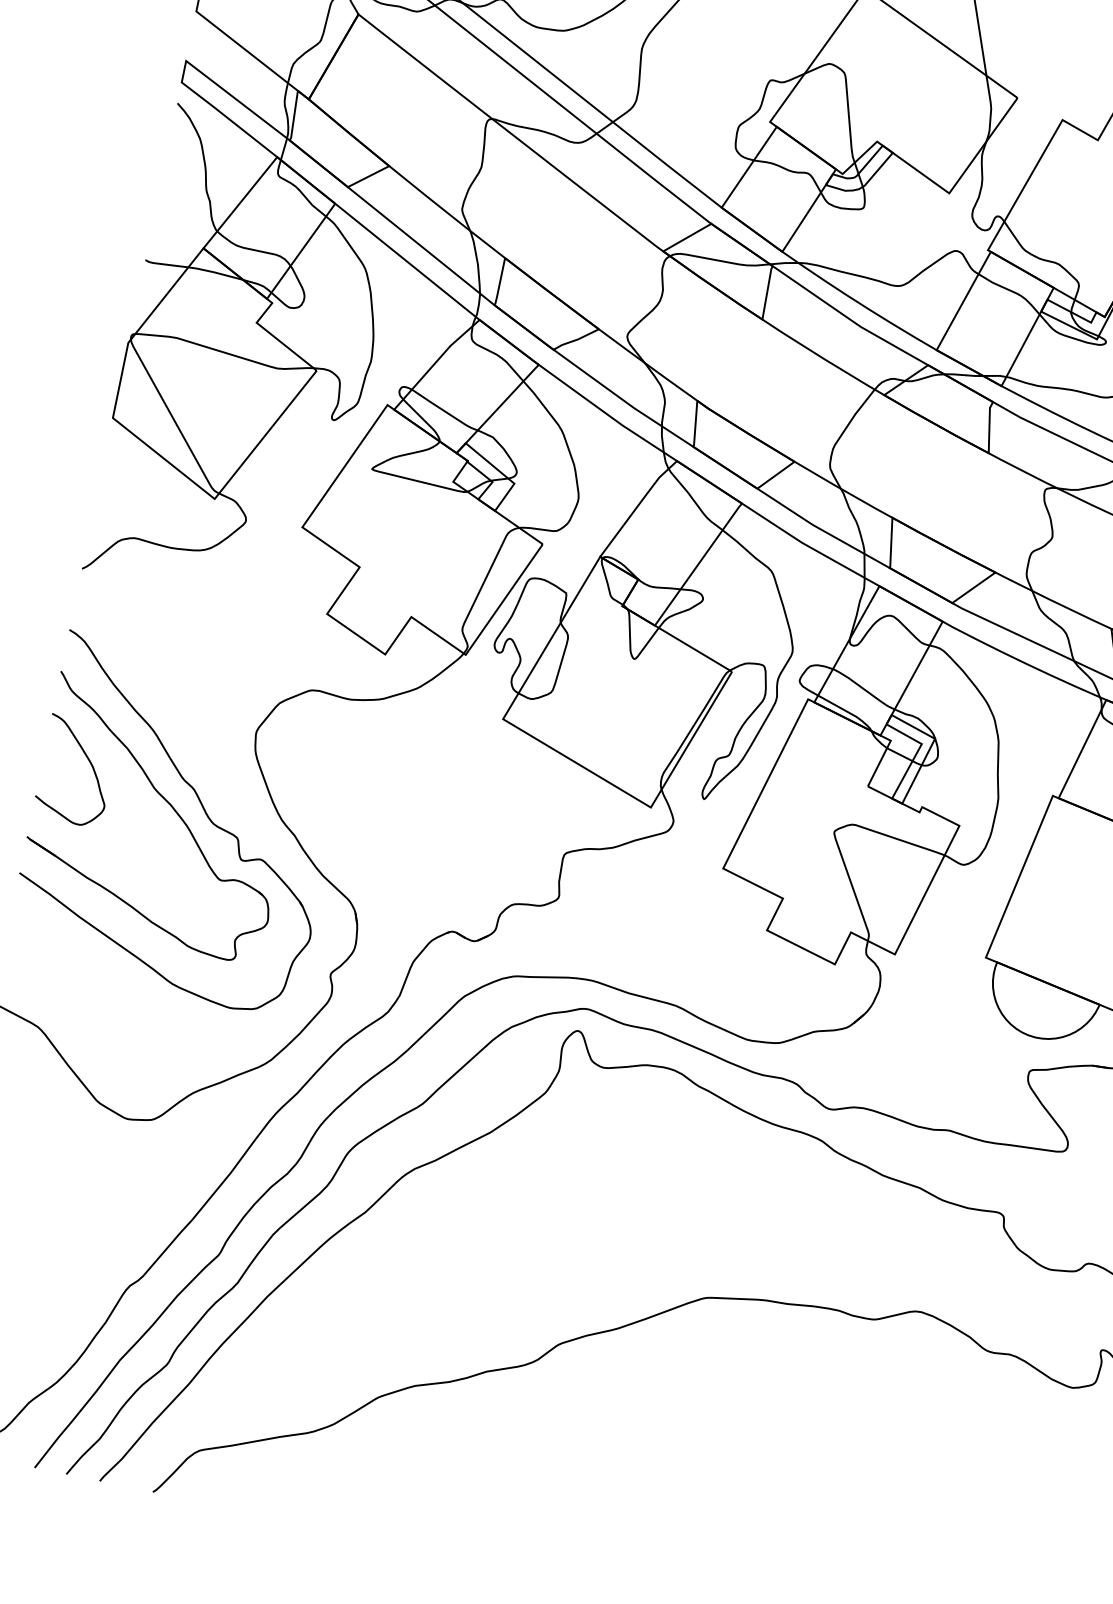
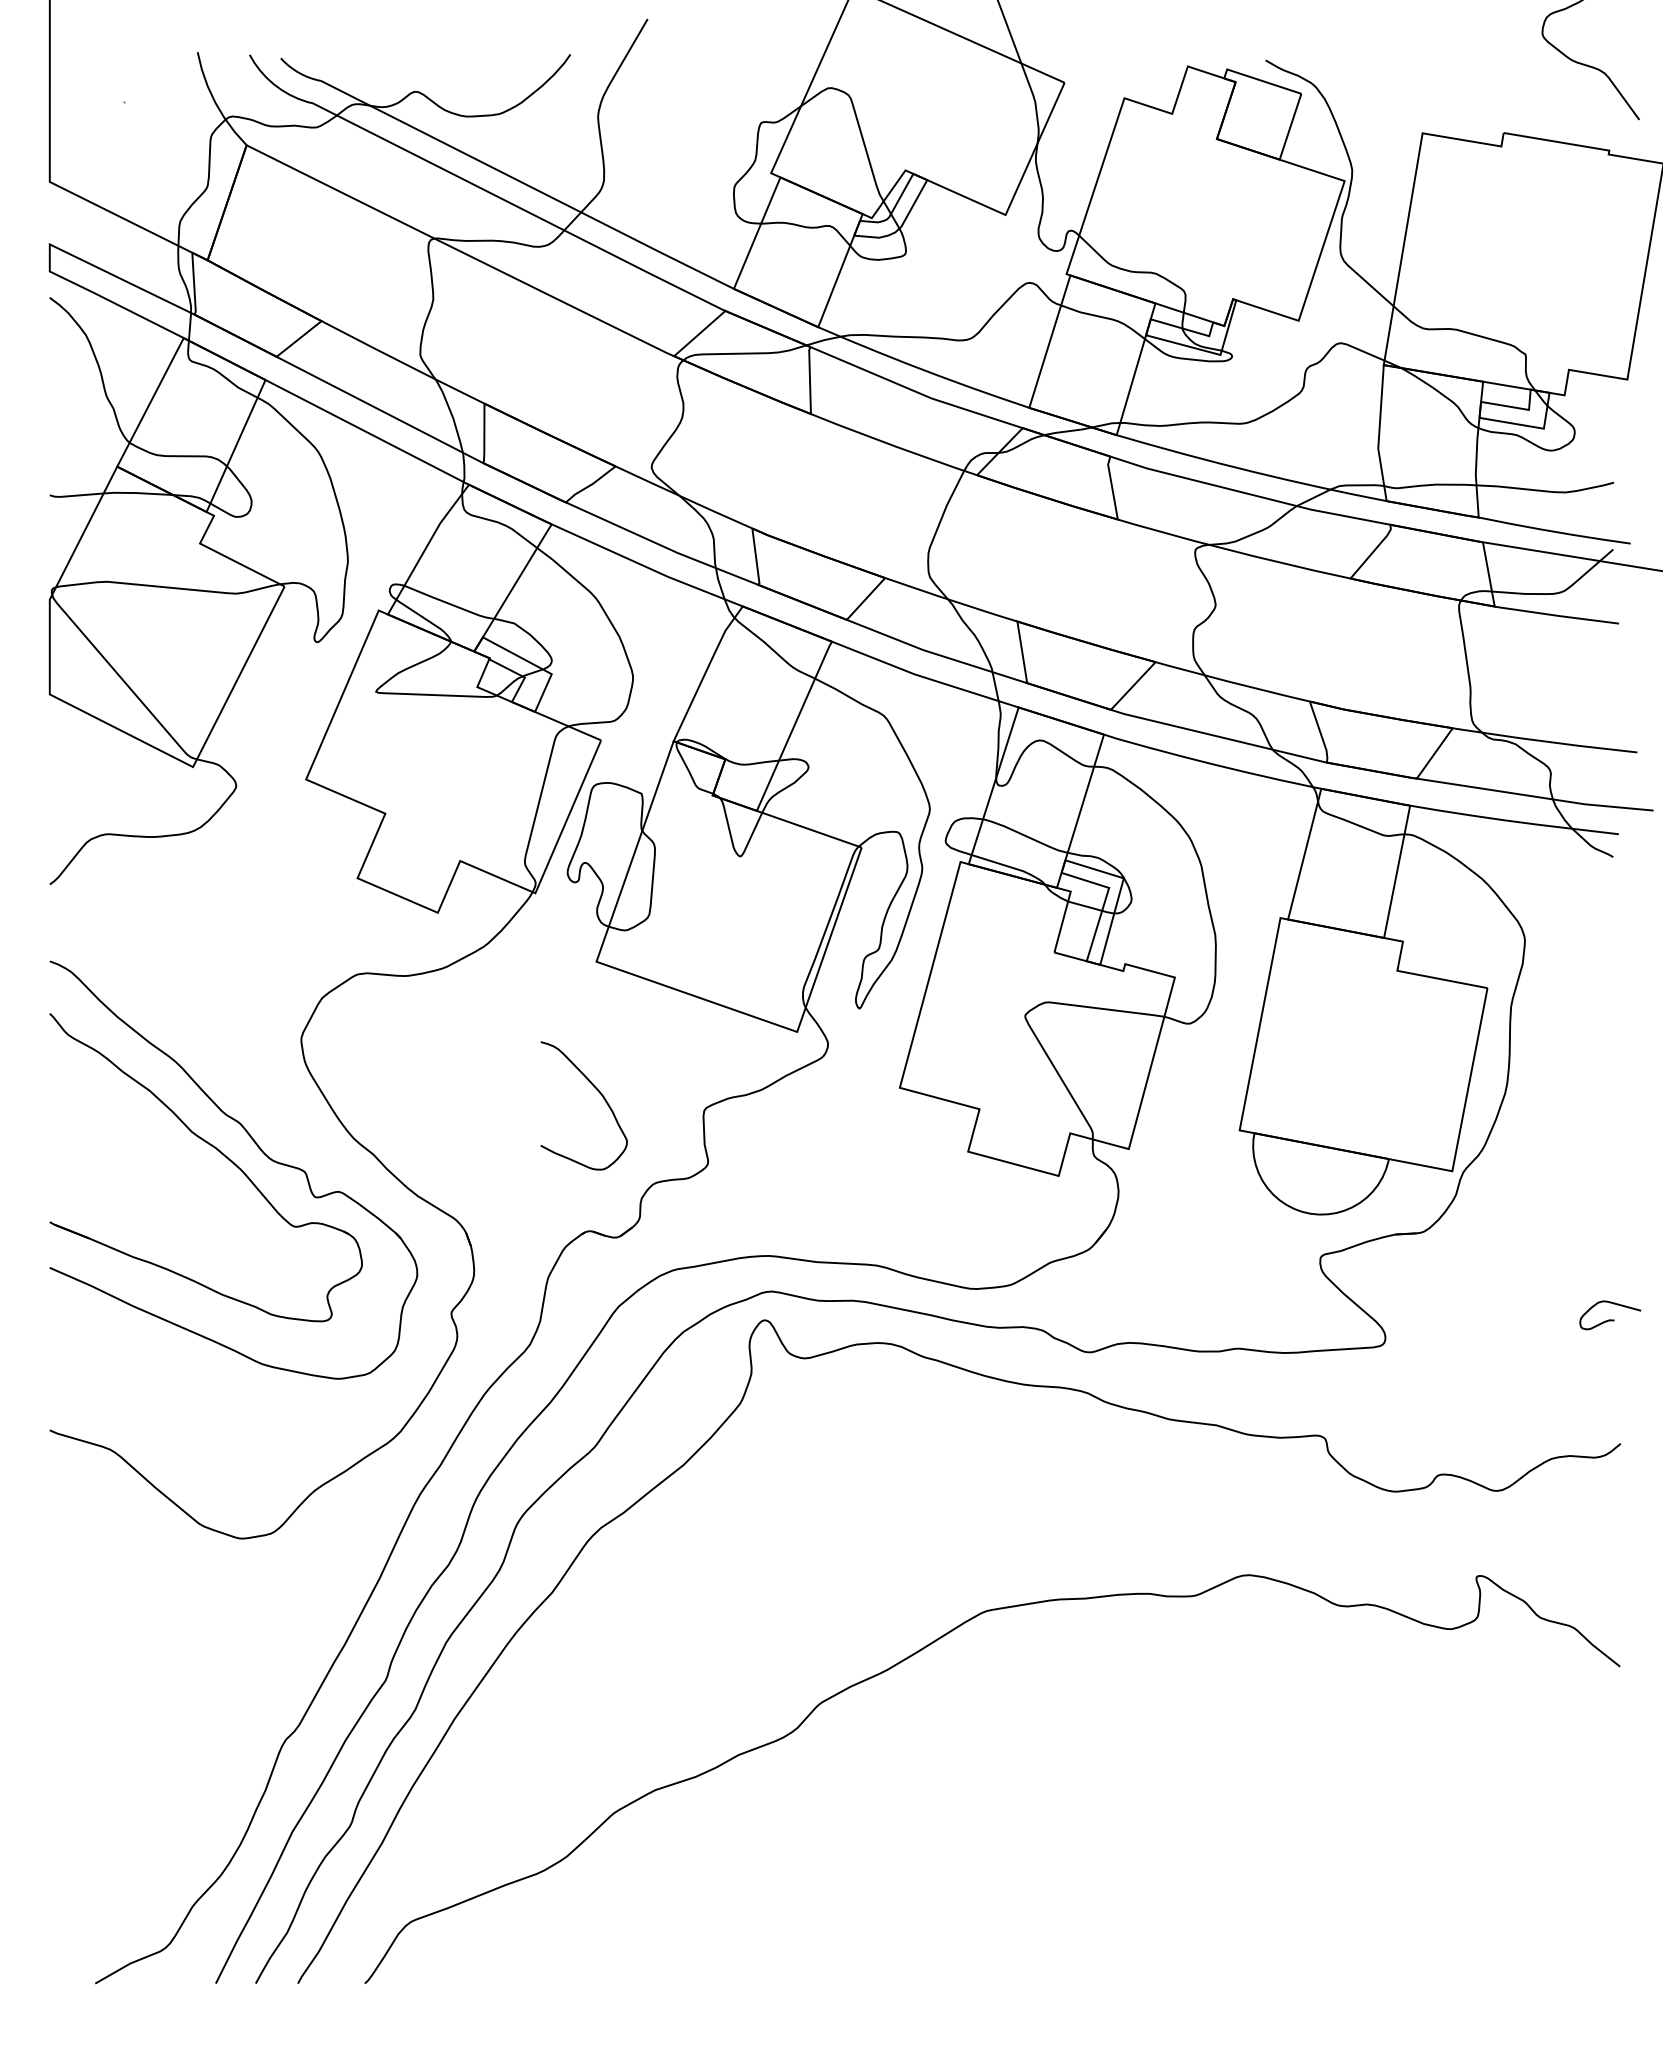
curve: (89, 762) -> (597, 1091), moved

